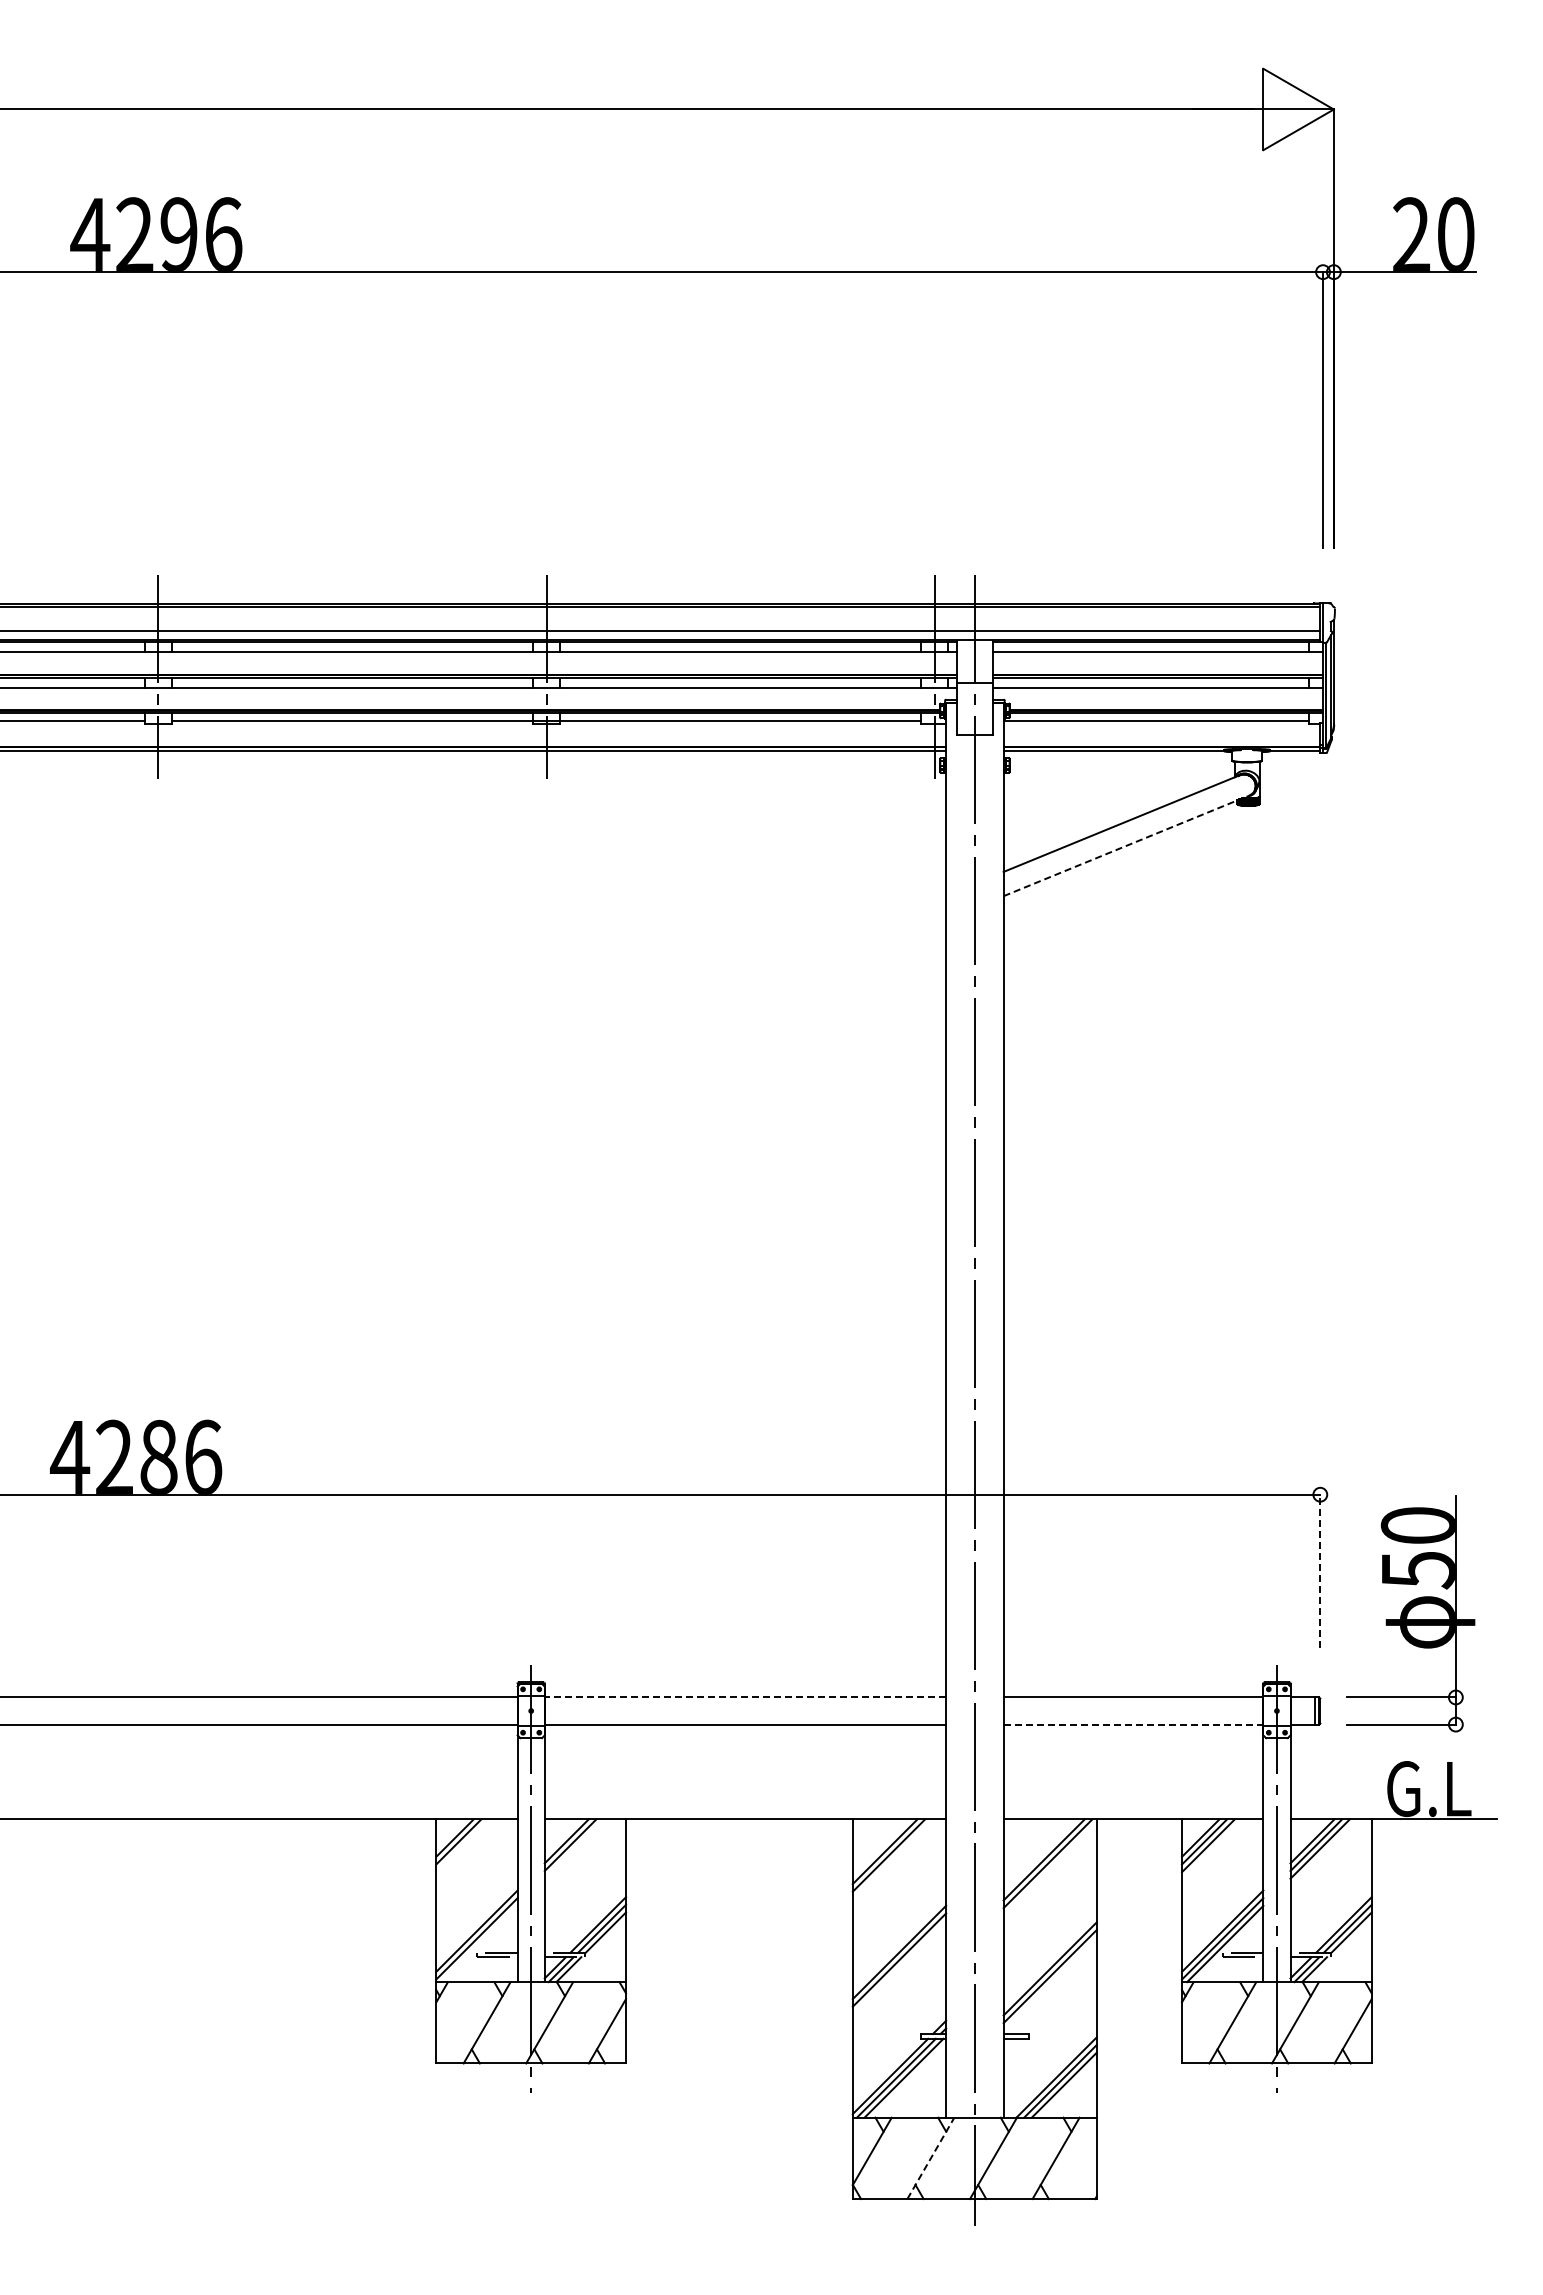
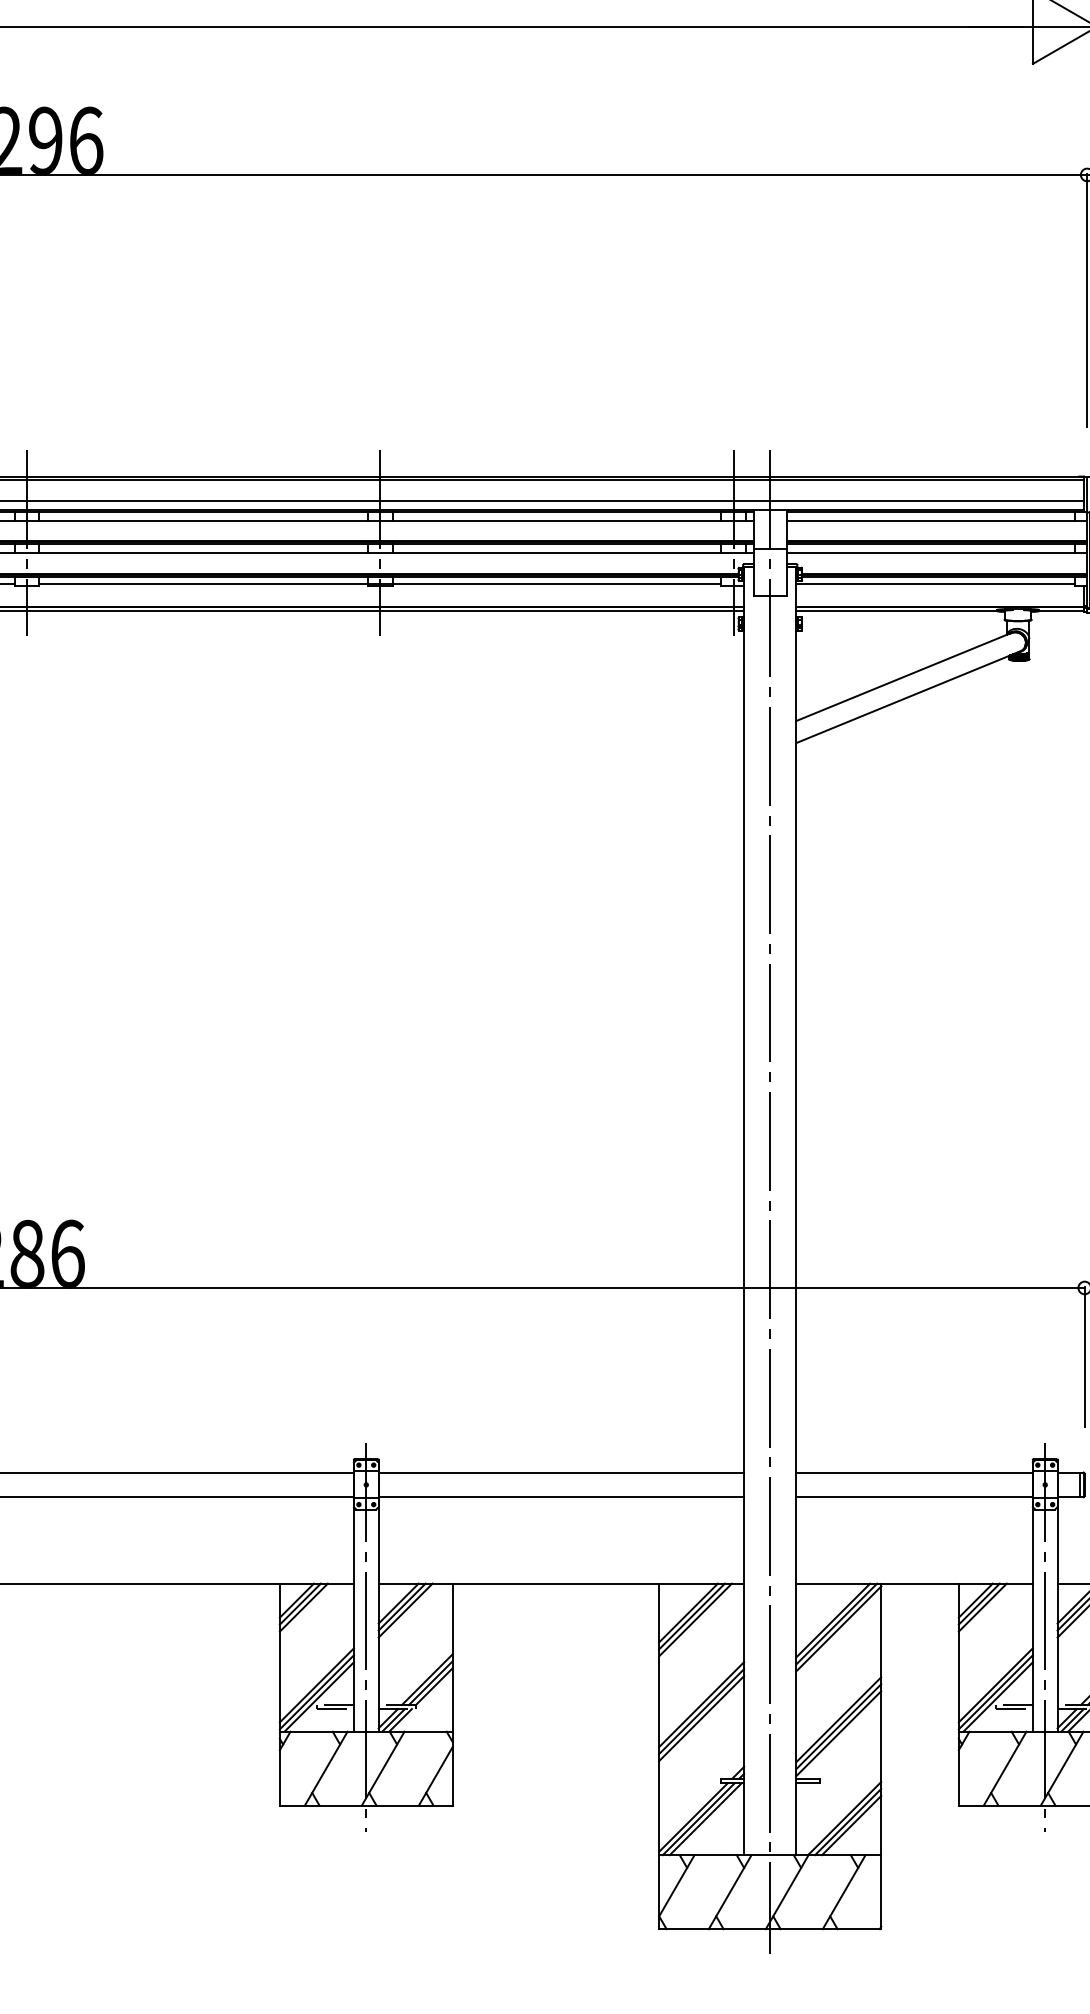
line: (1126, 845) -> (908, 696), dashed -> solid
line: (1320, 1570) -> (1084, 1356), dashed -> solid
line: (745, 1697) -> (561, 1472), dashed -> solid
line: (1133, 1724) -> (914, 1497), dashed -> solid
line: (462, 1845) -> (303, 1607), added
line: (574, 1848) -> (405, 1610), added
line: (892, 1859) -> (695, 1620), added
line: (1049, 1868) -> (838, 1628), added
line: (479, 1943) -> (319, 1696), added
line: (899, 1967) -> (701, 1718), added
line: (1049, 1983) -> (838, 1732), added
line: (930, 2158) -> (729, 1892), dashed -> solid

